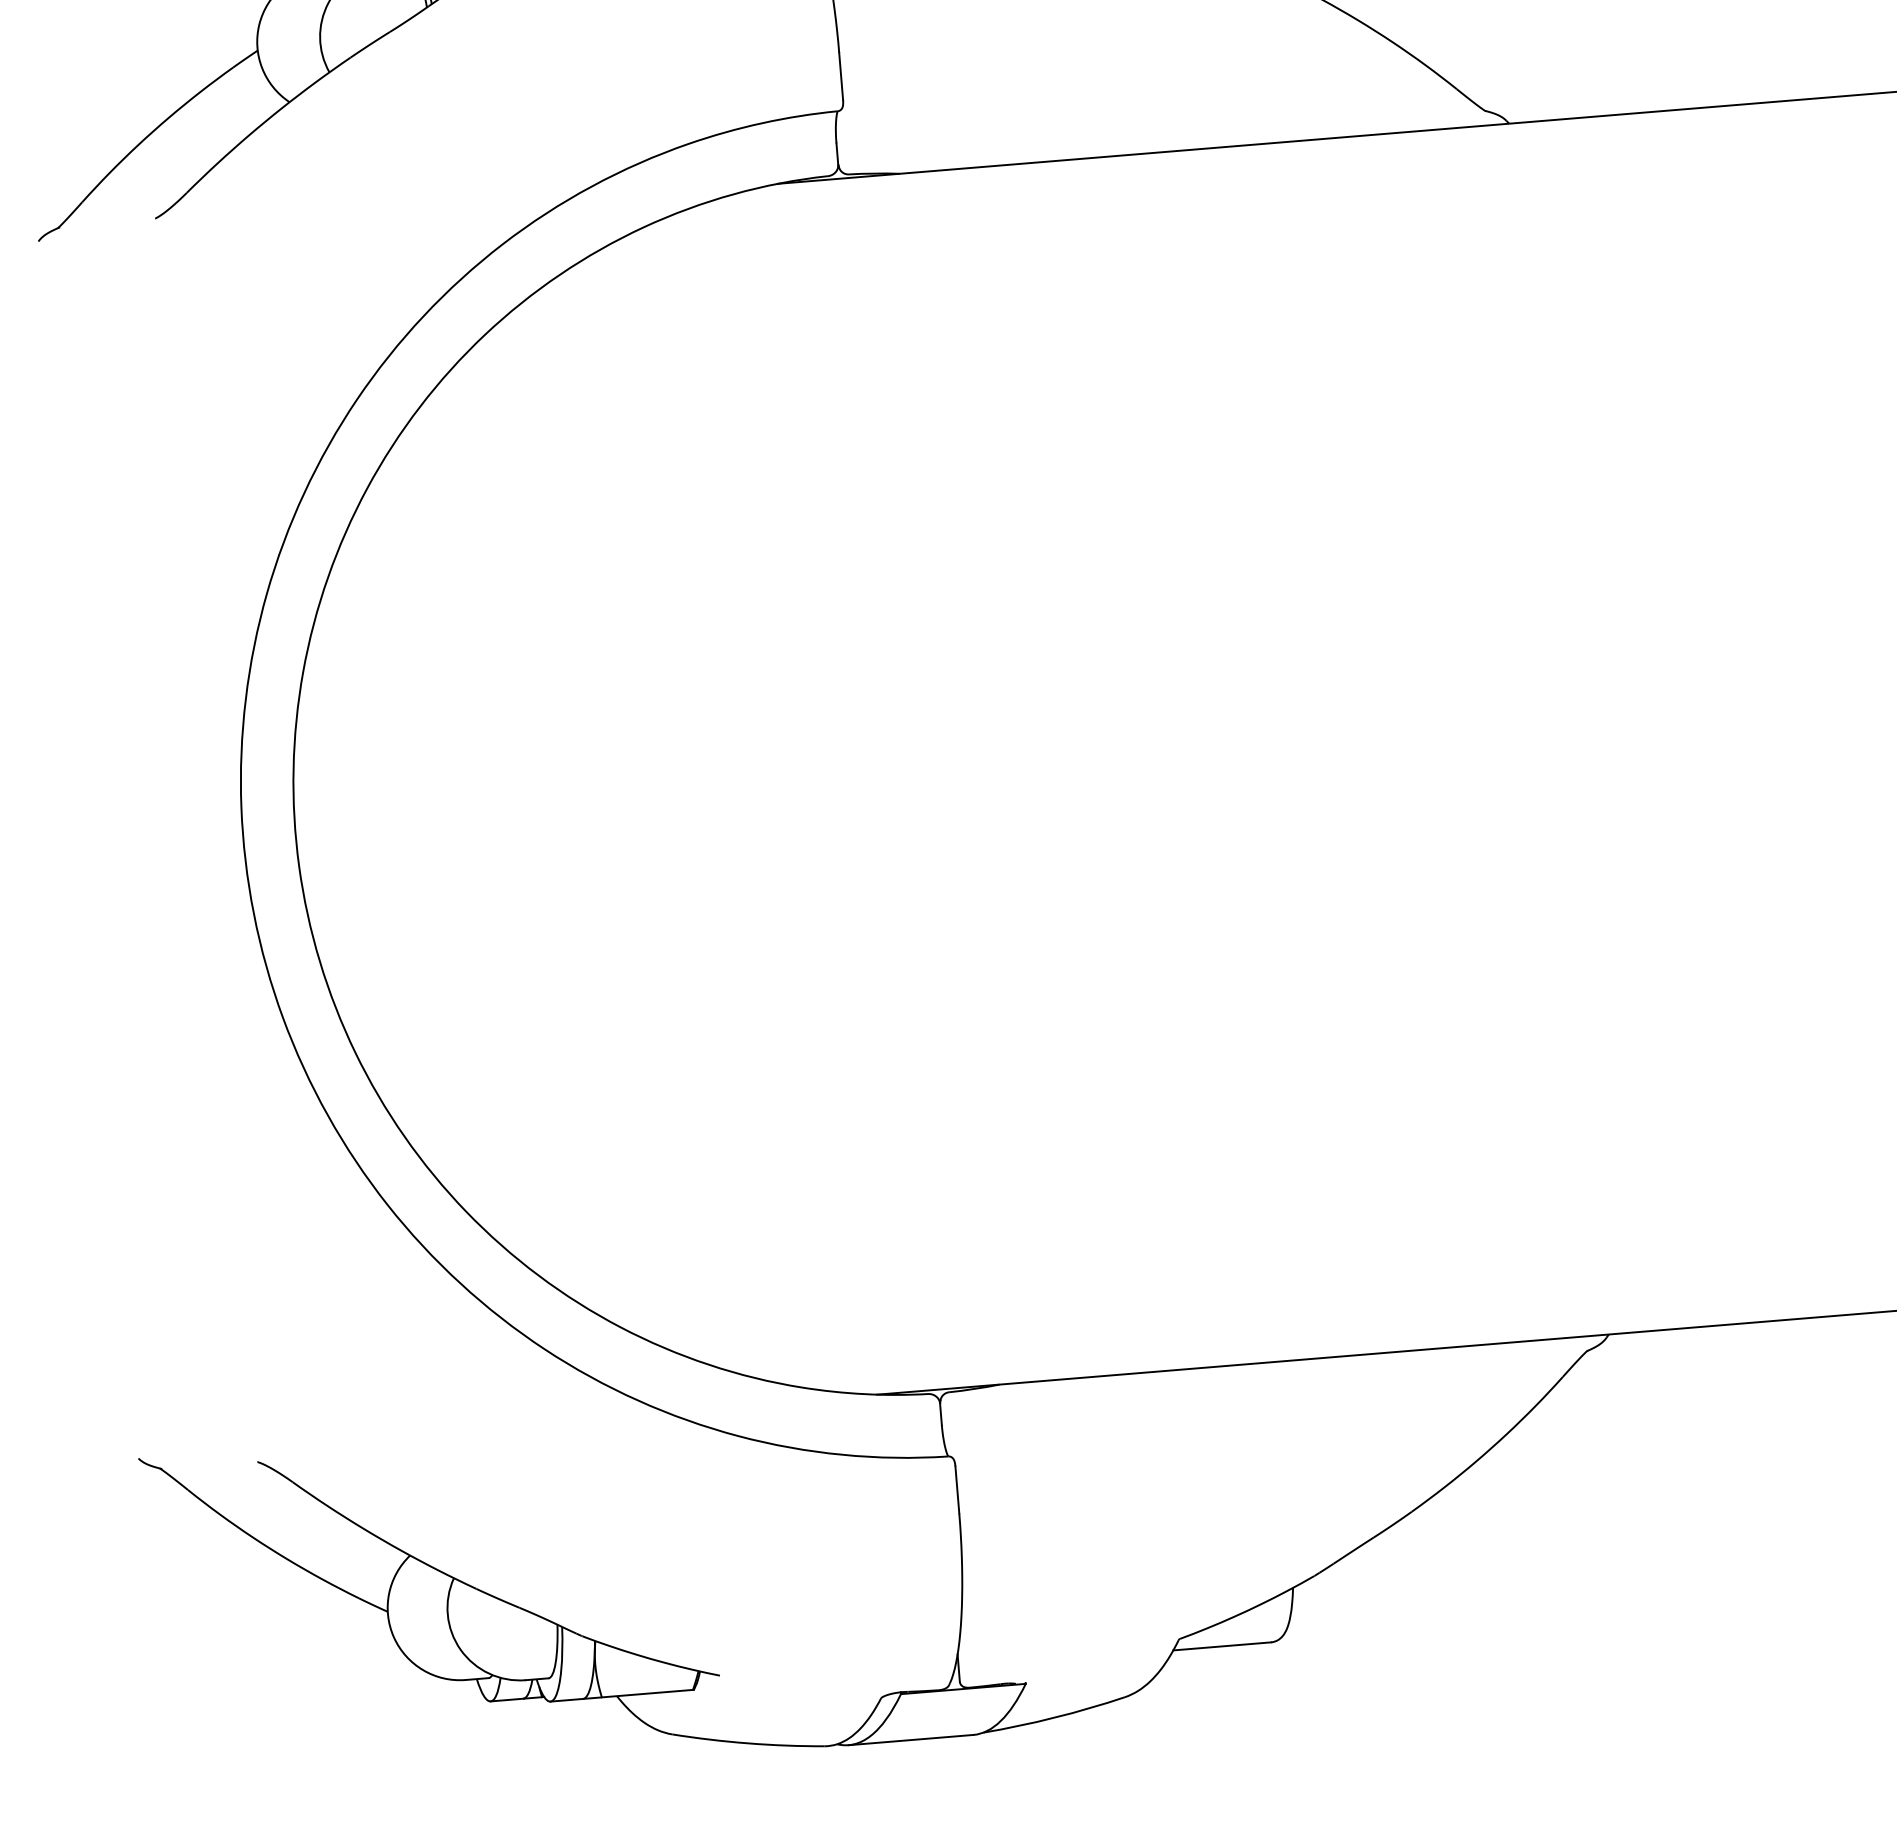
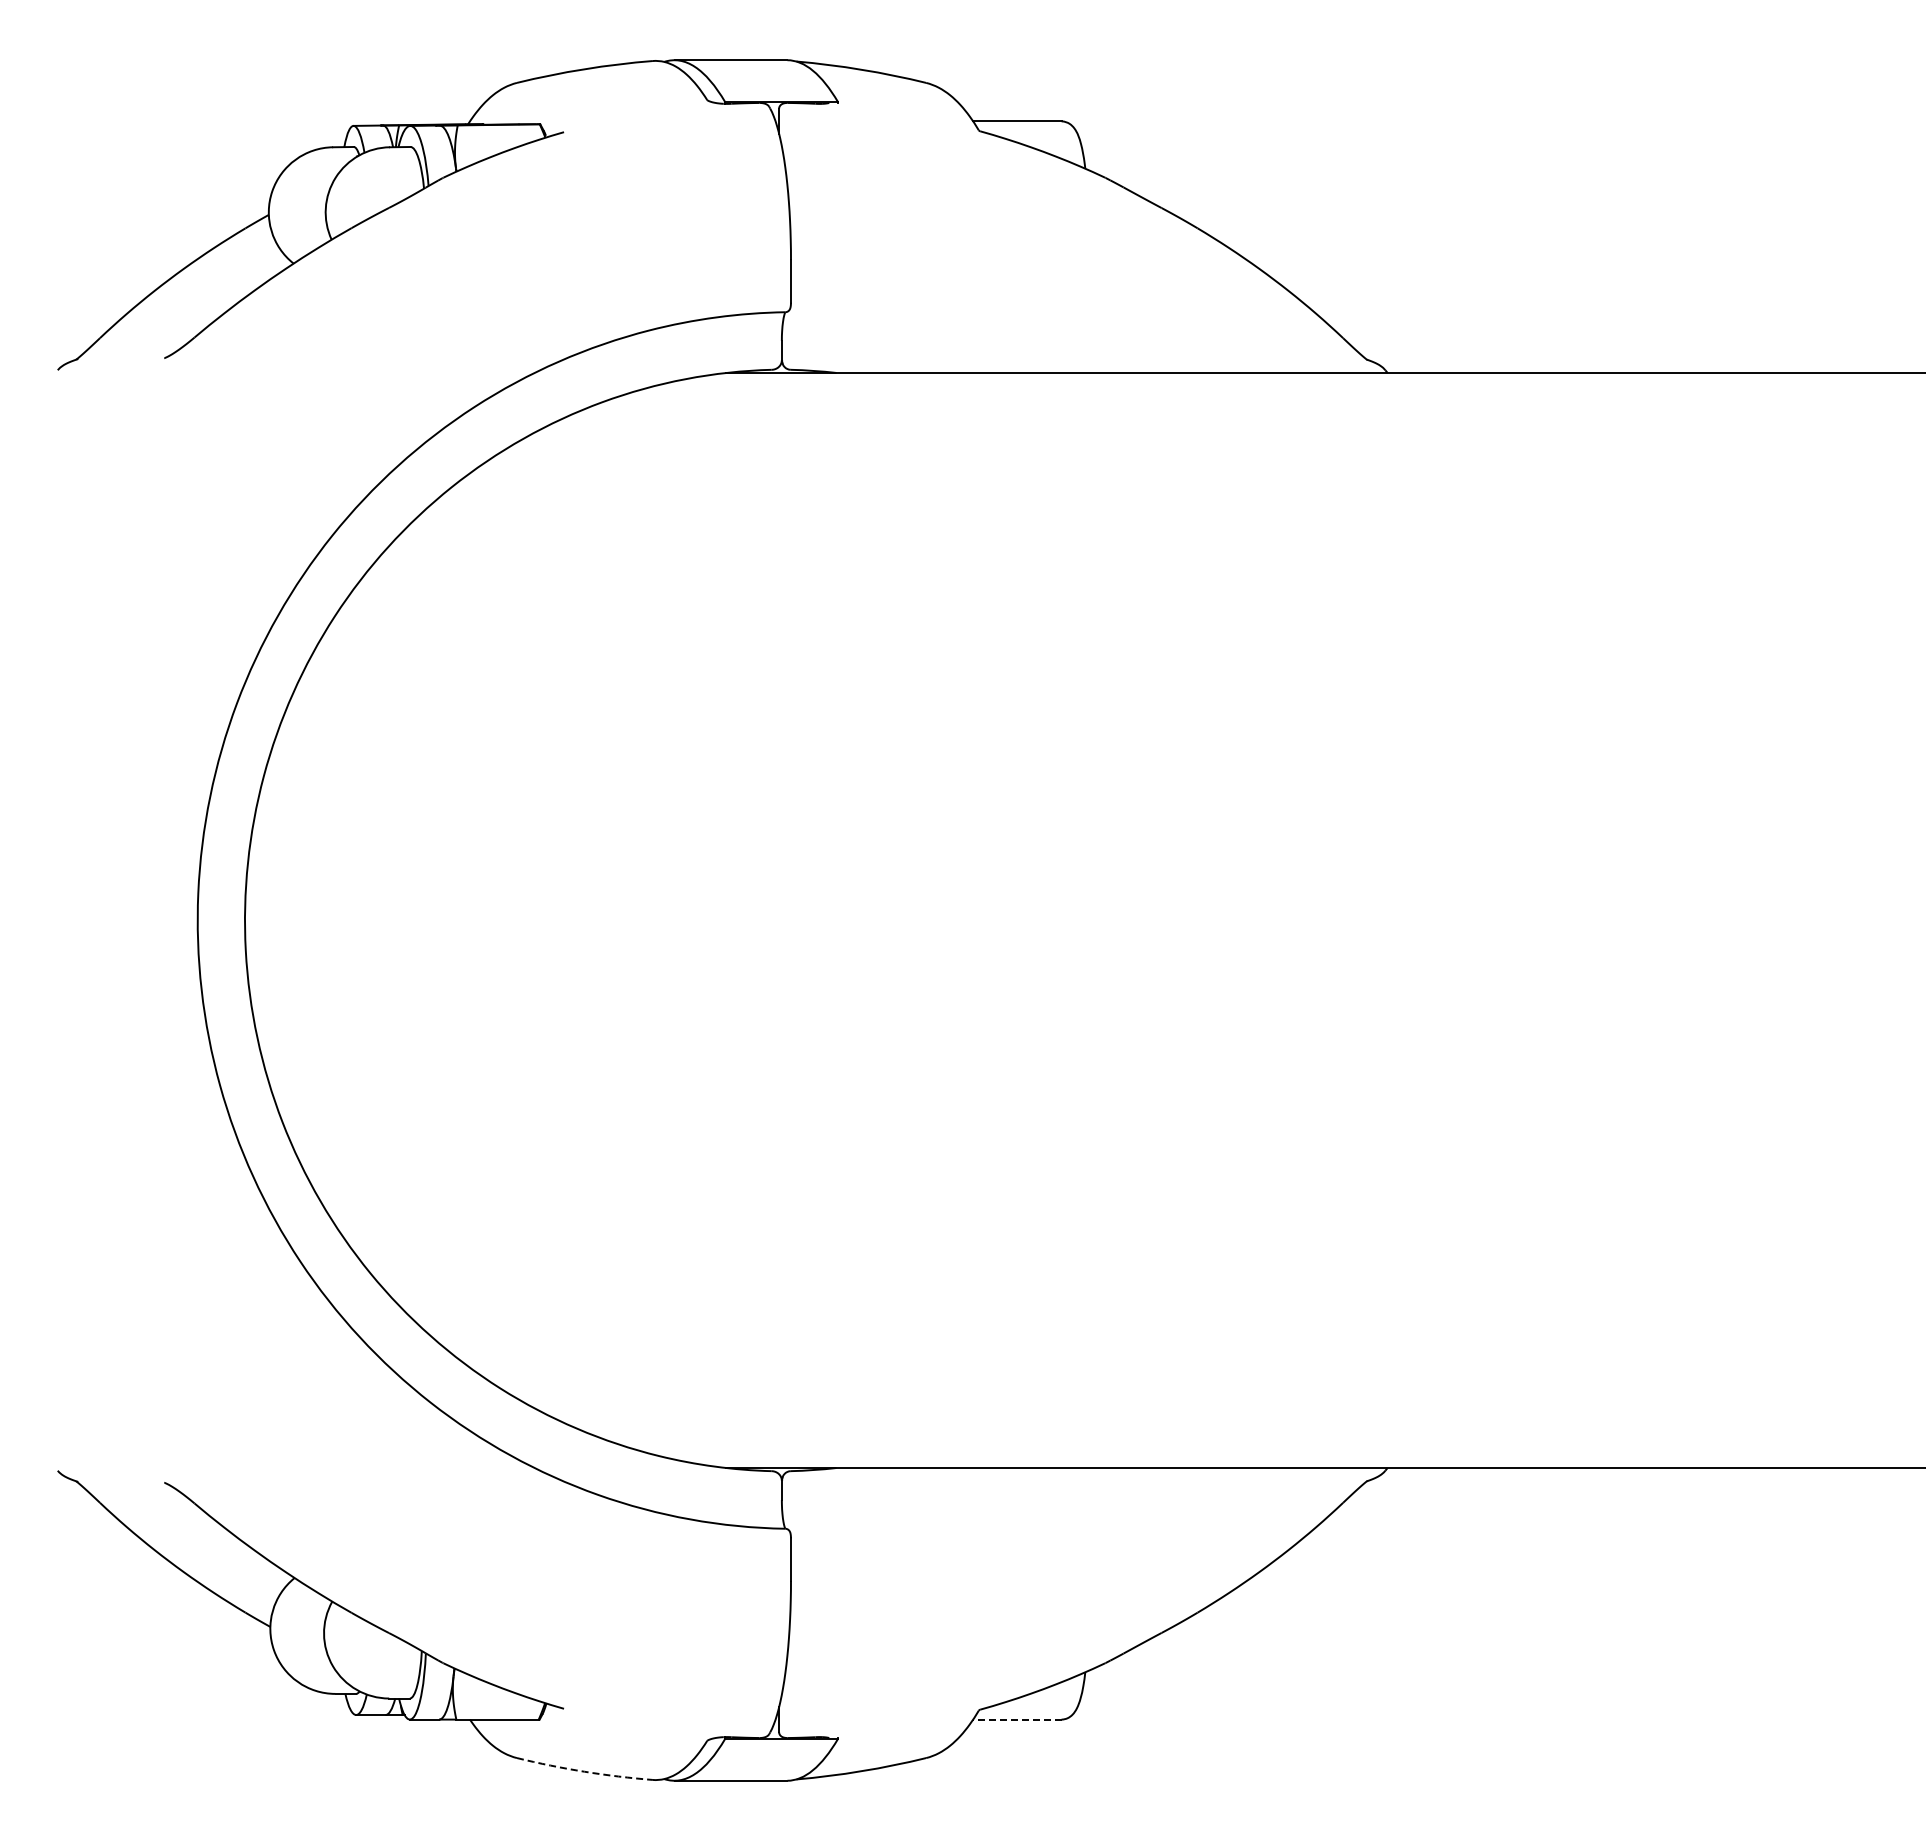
line: (1221, 1646) -> (1016, 1719), solid -> dashed
arc: (748, 1743) -> (584, 1771), solid -> dashed

